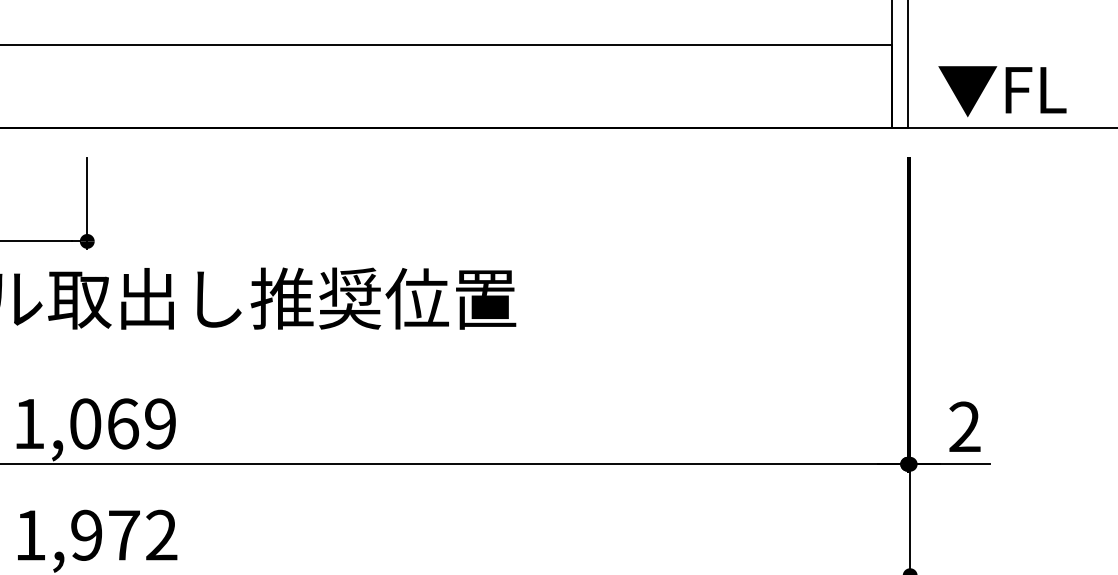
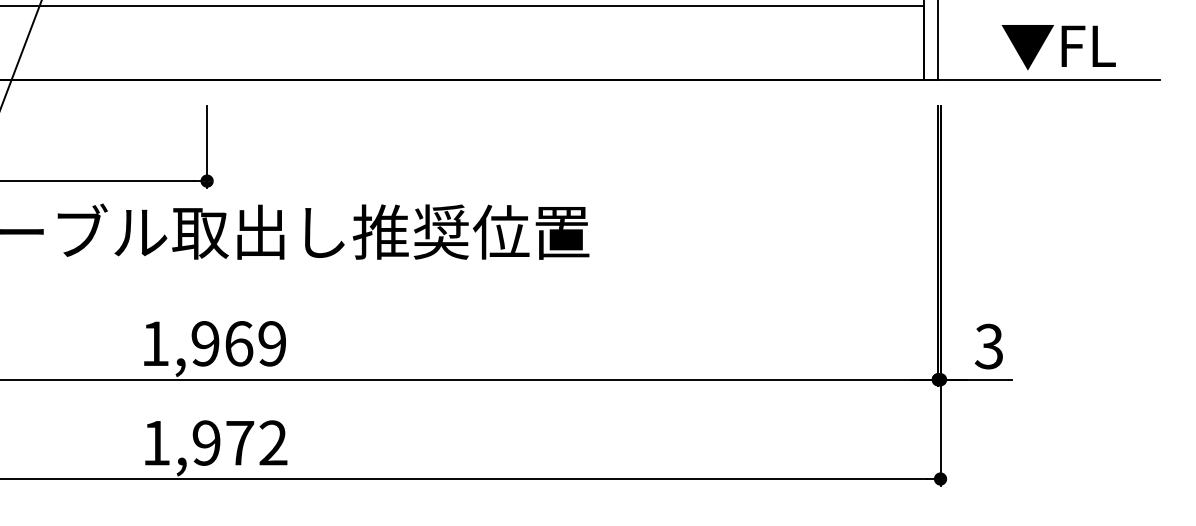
text: (1002, 91) -> (1058, 47), moved
text: (85, 423) -> (205, 343), 1,069 -> 1,969
text: (963, 426) -> (988, 346), 2 -> 3

